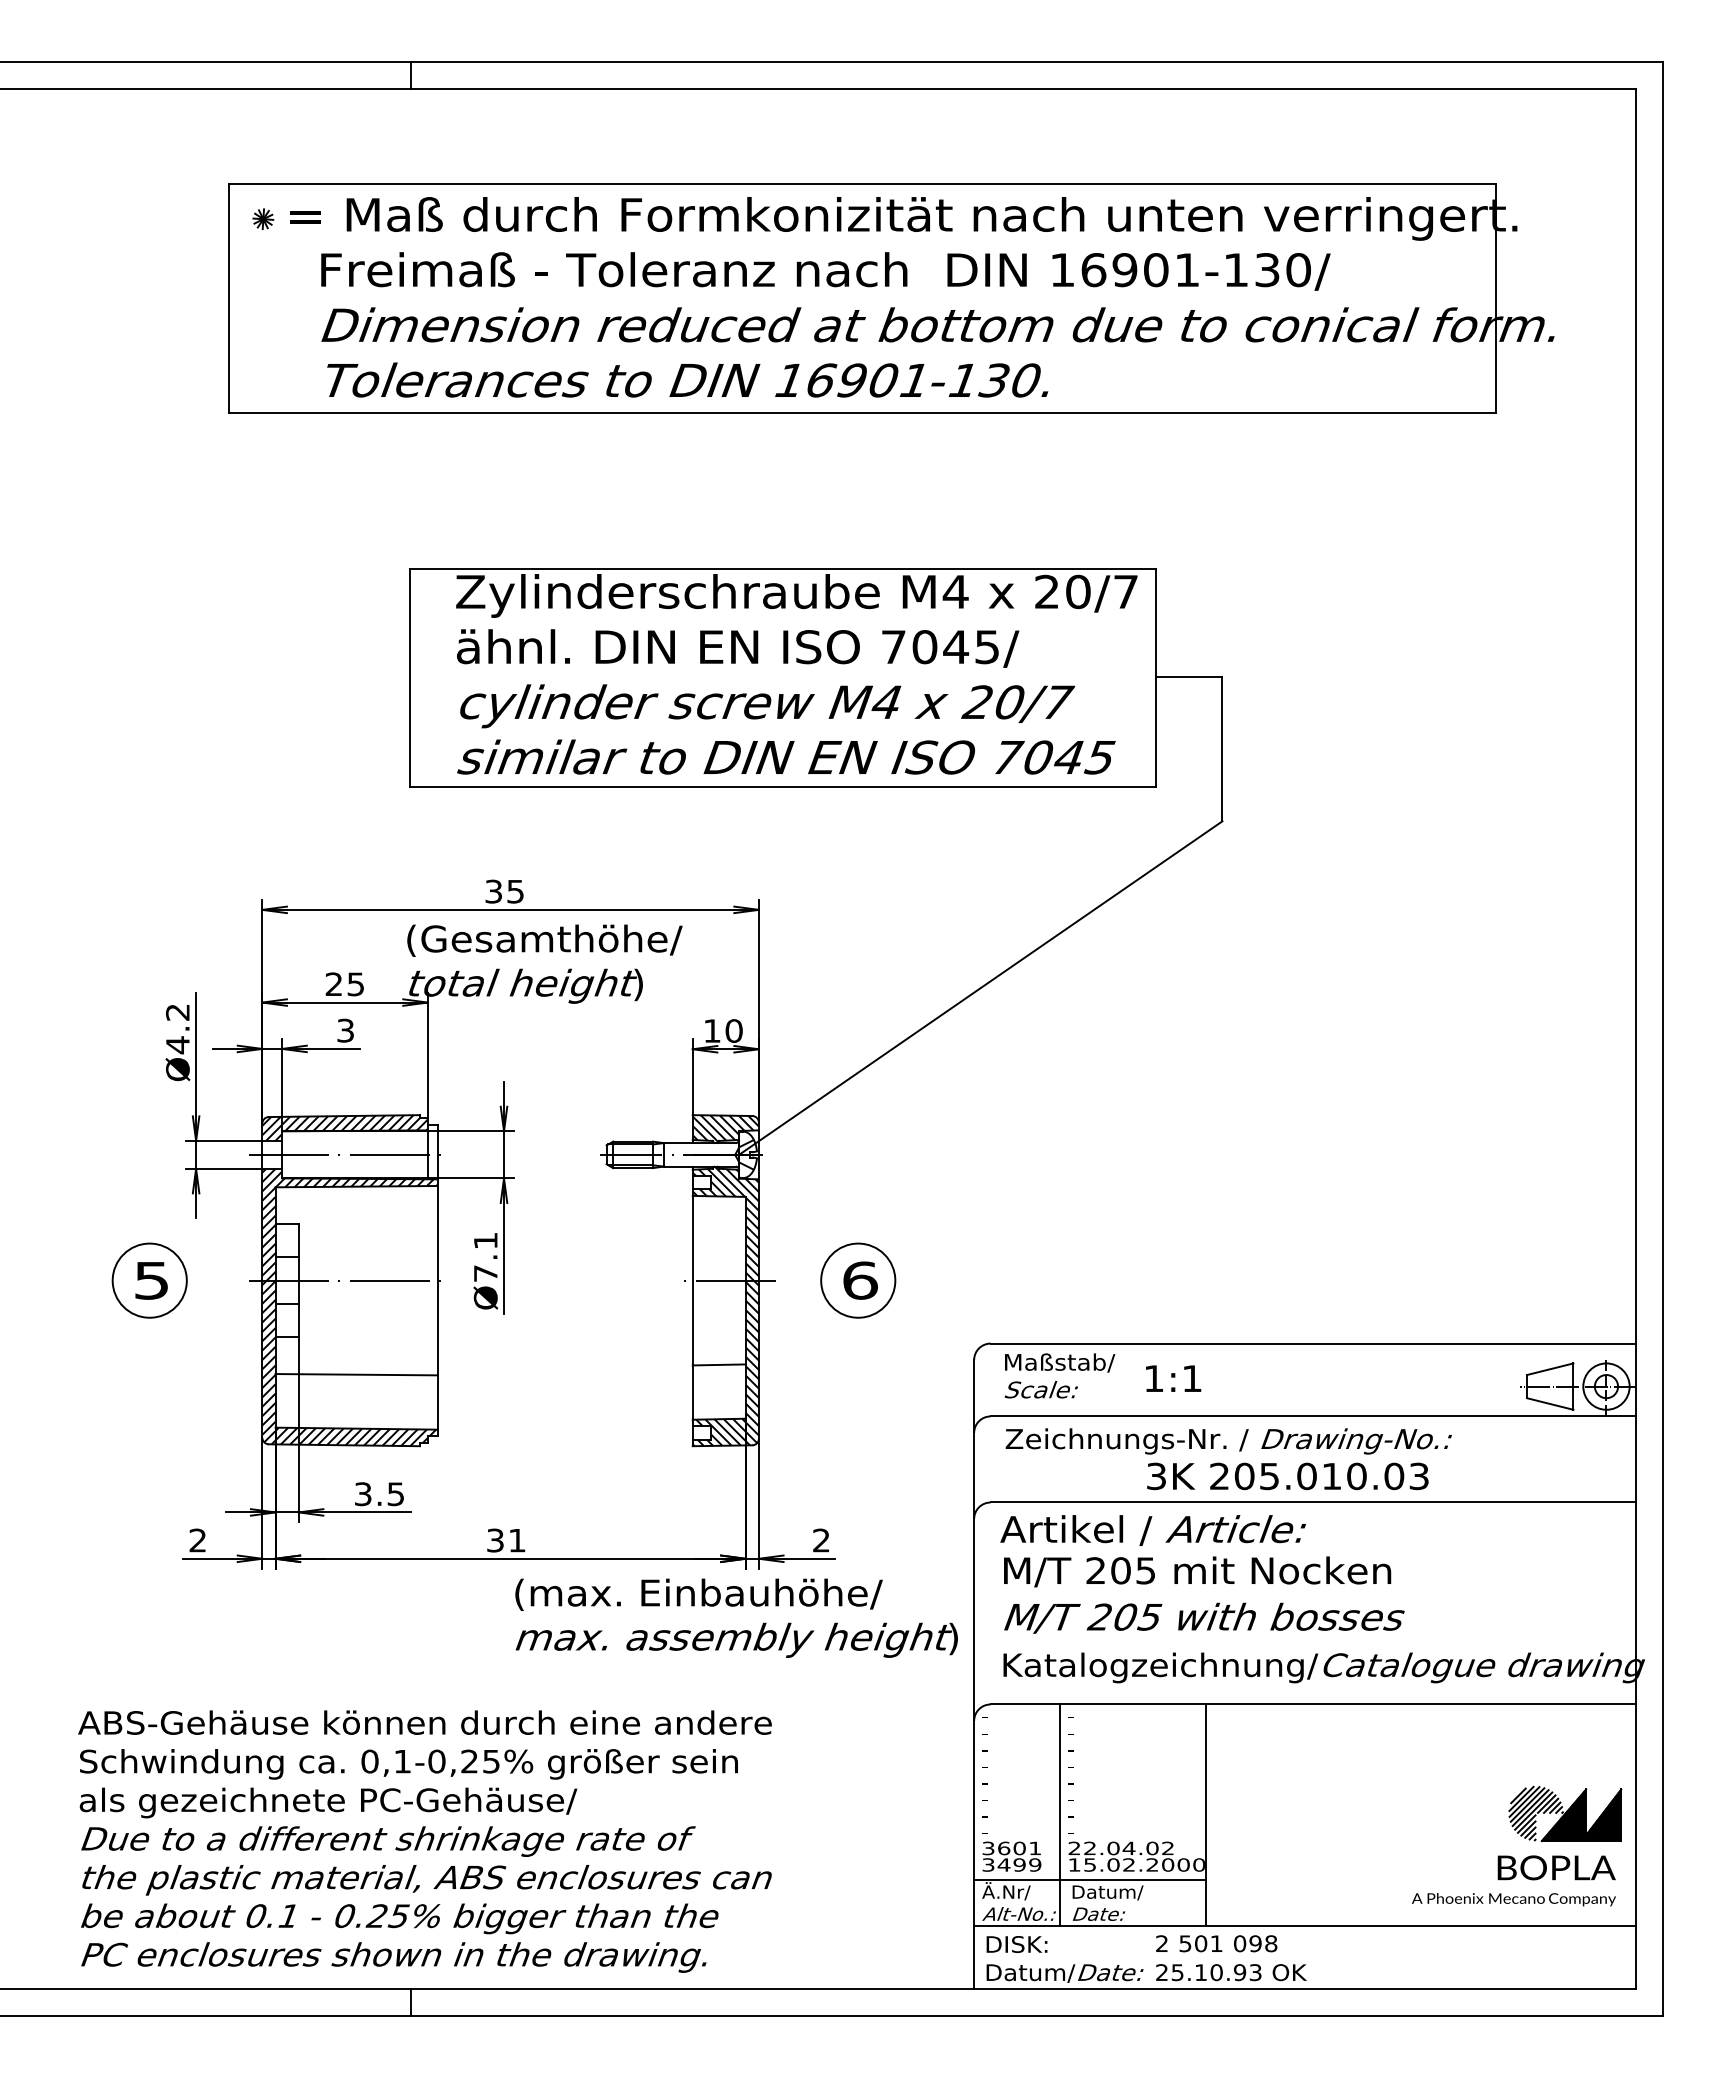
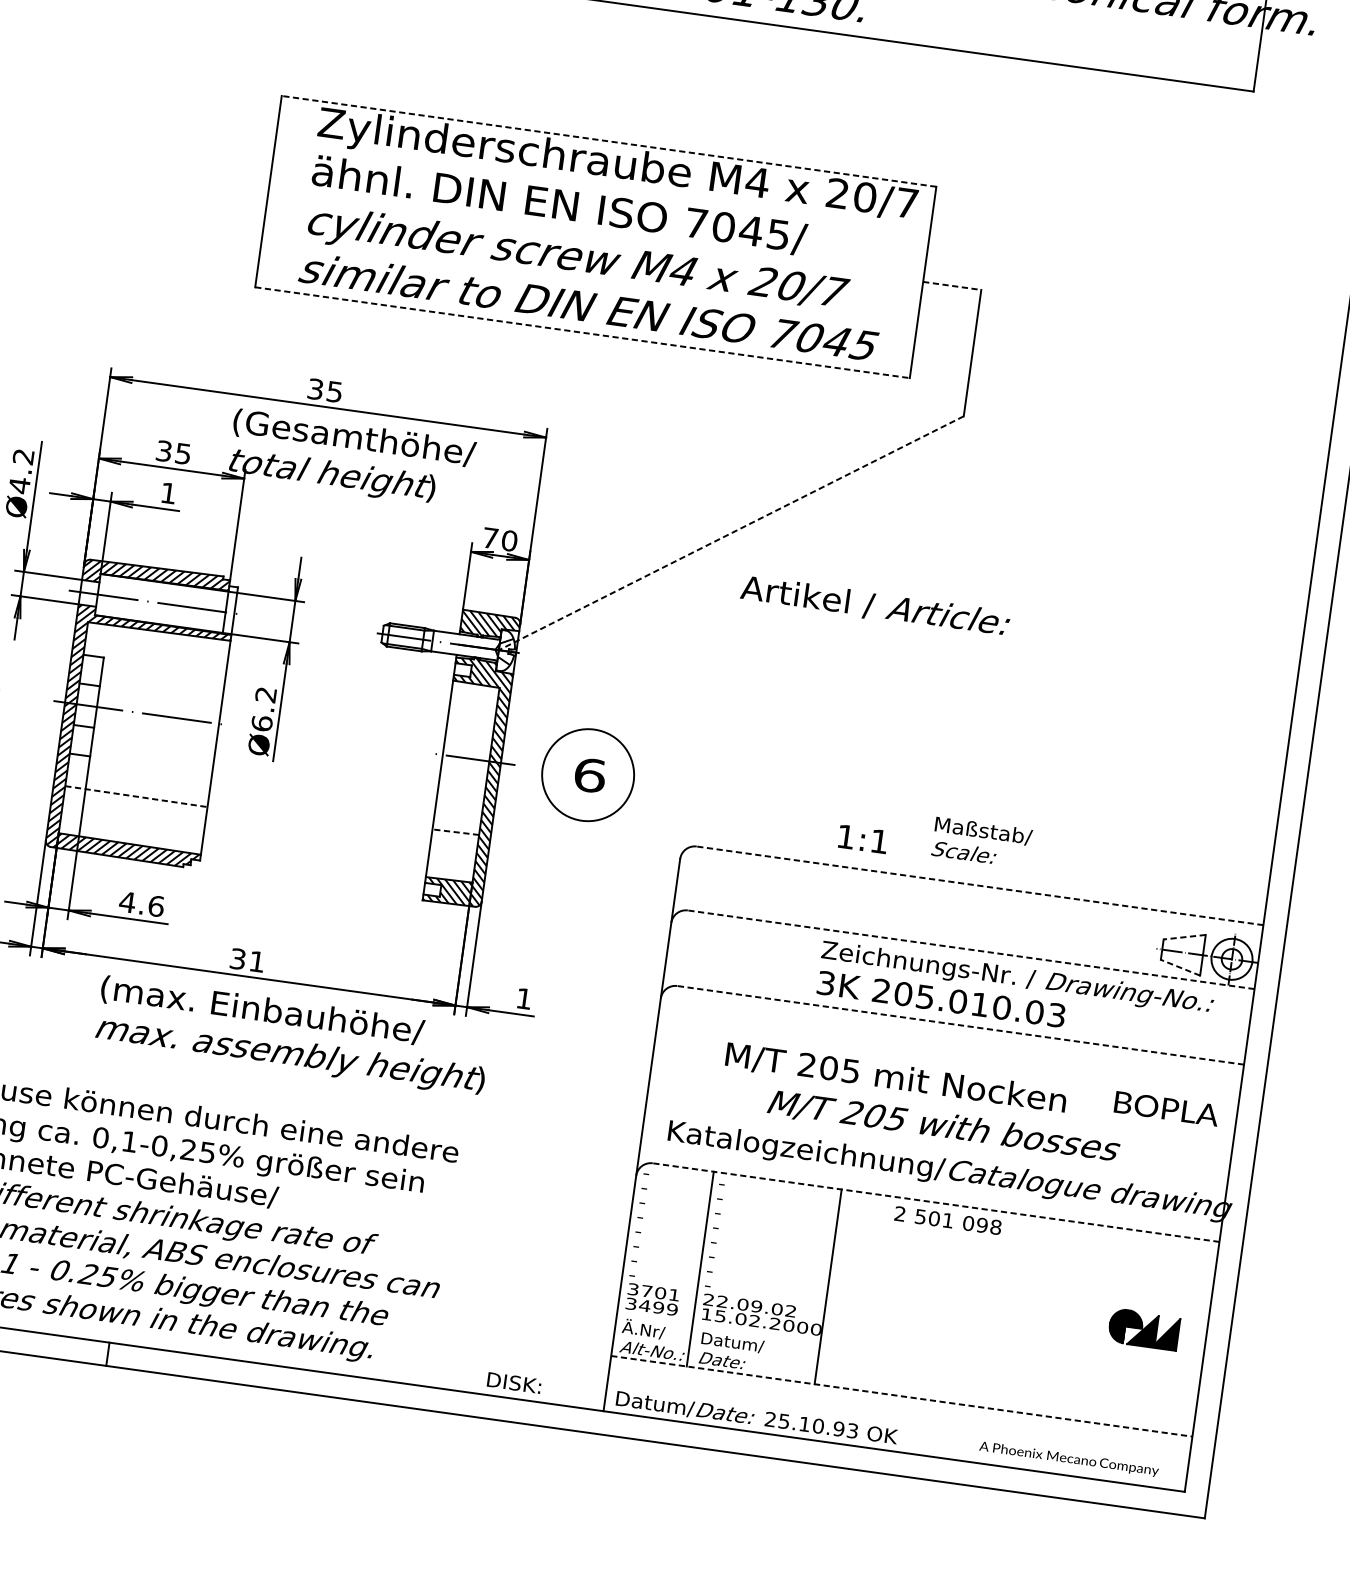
line: (783, 569) -> (609, 141), solid -> dashed
line: (1189, 677) -> (952, 286), solid -> dashed
line: (783, 787) -> (582, 333), solid -> dashed
text: (333, 984) -> (163, 451), 25 -> 35
line: (980, 988) -> (731, 533), solid -> dashed
text: (345, 1030) -> (168, 493), 3 -> 1
text: (712, 1030) -> (490, 537), 10 -> 70
text: (485, 1257) -> (263, 709), Ø7.1 -> Ø6.2
circle: (858, 1280) -> (588, 775), size x1.4
line: (1313, 1343) -> (980, 885), solid -> dashed
line: (718, 1364) -> (455, 831), solid -> dashed
line: (1550, 1369) -> (1184, 937), solid -> dashed
line: (357, 1374) -> (137, 796), solid -> dashed
text: (1059, 1375) -> (981, 842), moved
text: (1173, 1378) -> (863, 839), moved
line: (1550, 1404) -> (1180, 968), solid -> dashed
line: (1313, 1416) -> (971, 949), solid -> dashed
text: (1228, 1441) -> (1017, 978), moved
text: (379, 1494) -> (141, 904), 3.5 -> 4.6
line: (1313, 1502) -> (960, 1025), solid -> dashed
text: (1152, 1530) -> (874, 606), moved
text: (821, 1540) -> (524, 998), 2 -> 1
text: (1197, 1571) -> (896, 1078), moved
text: (736, 1617) -> (292, 1035), moved
text: (1204, 1617) -> (944, 1125), moved
line: (1313, 1704) -> (936, 1202), solid -> dashed
part: (1565, 1813) -> (1144, 1329), size x0.7
text: (1004, 1848) -> (647, 1291), 3601 -> 3701
text: (1128, 1848) -> (756, 1306), 22.04.02 -> 22.09.02
text: (1556, 1867) -> (1166, 1108), moved
line: (1089, 1879) -> (718, 1328), removed
text: (1513, 1899) -> (1068, 1459), moved
line: (1305, 1926) -> (902, 1396), solid -> dashed
text: (1216, 1943) -> (947, 1220), moved
text: (1016, 1944) -> (513, 1382), moved

